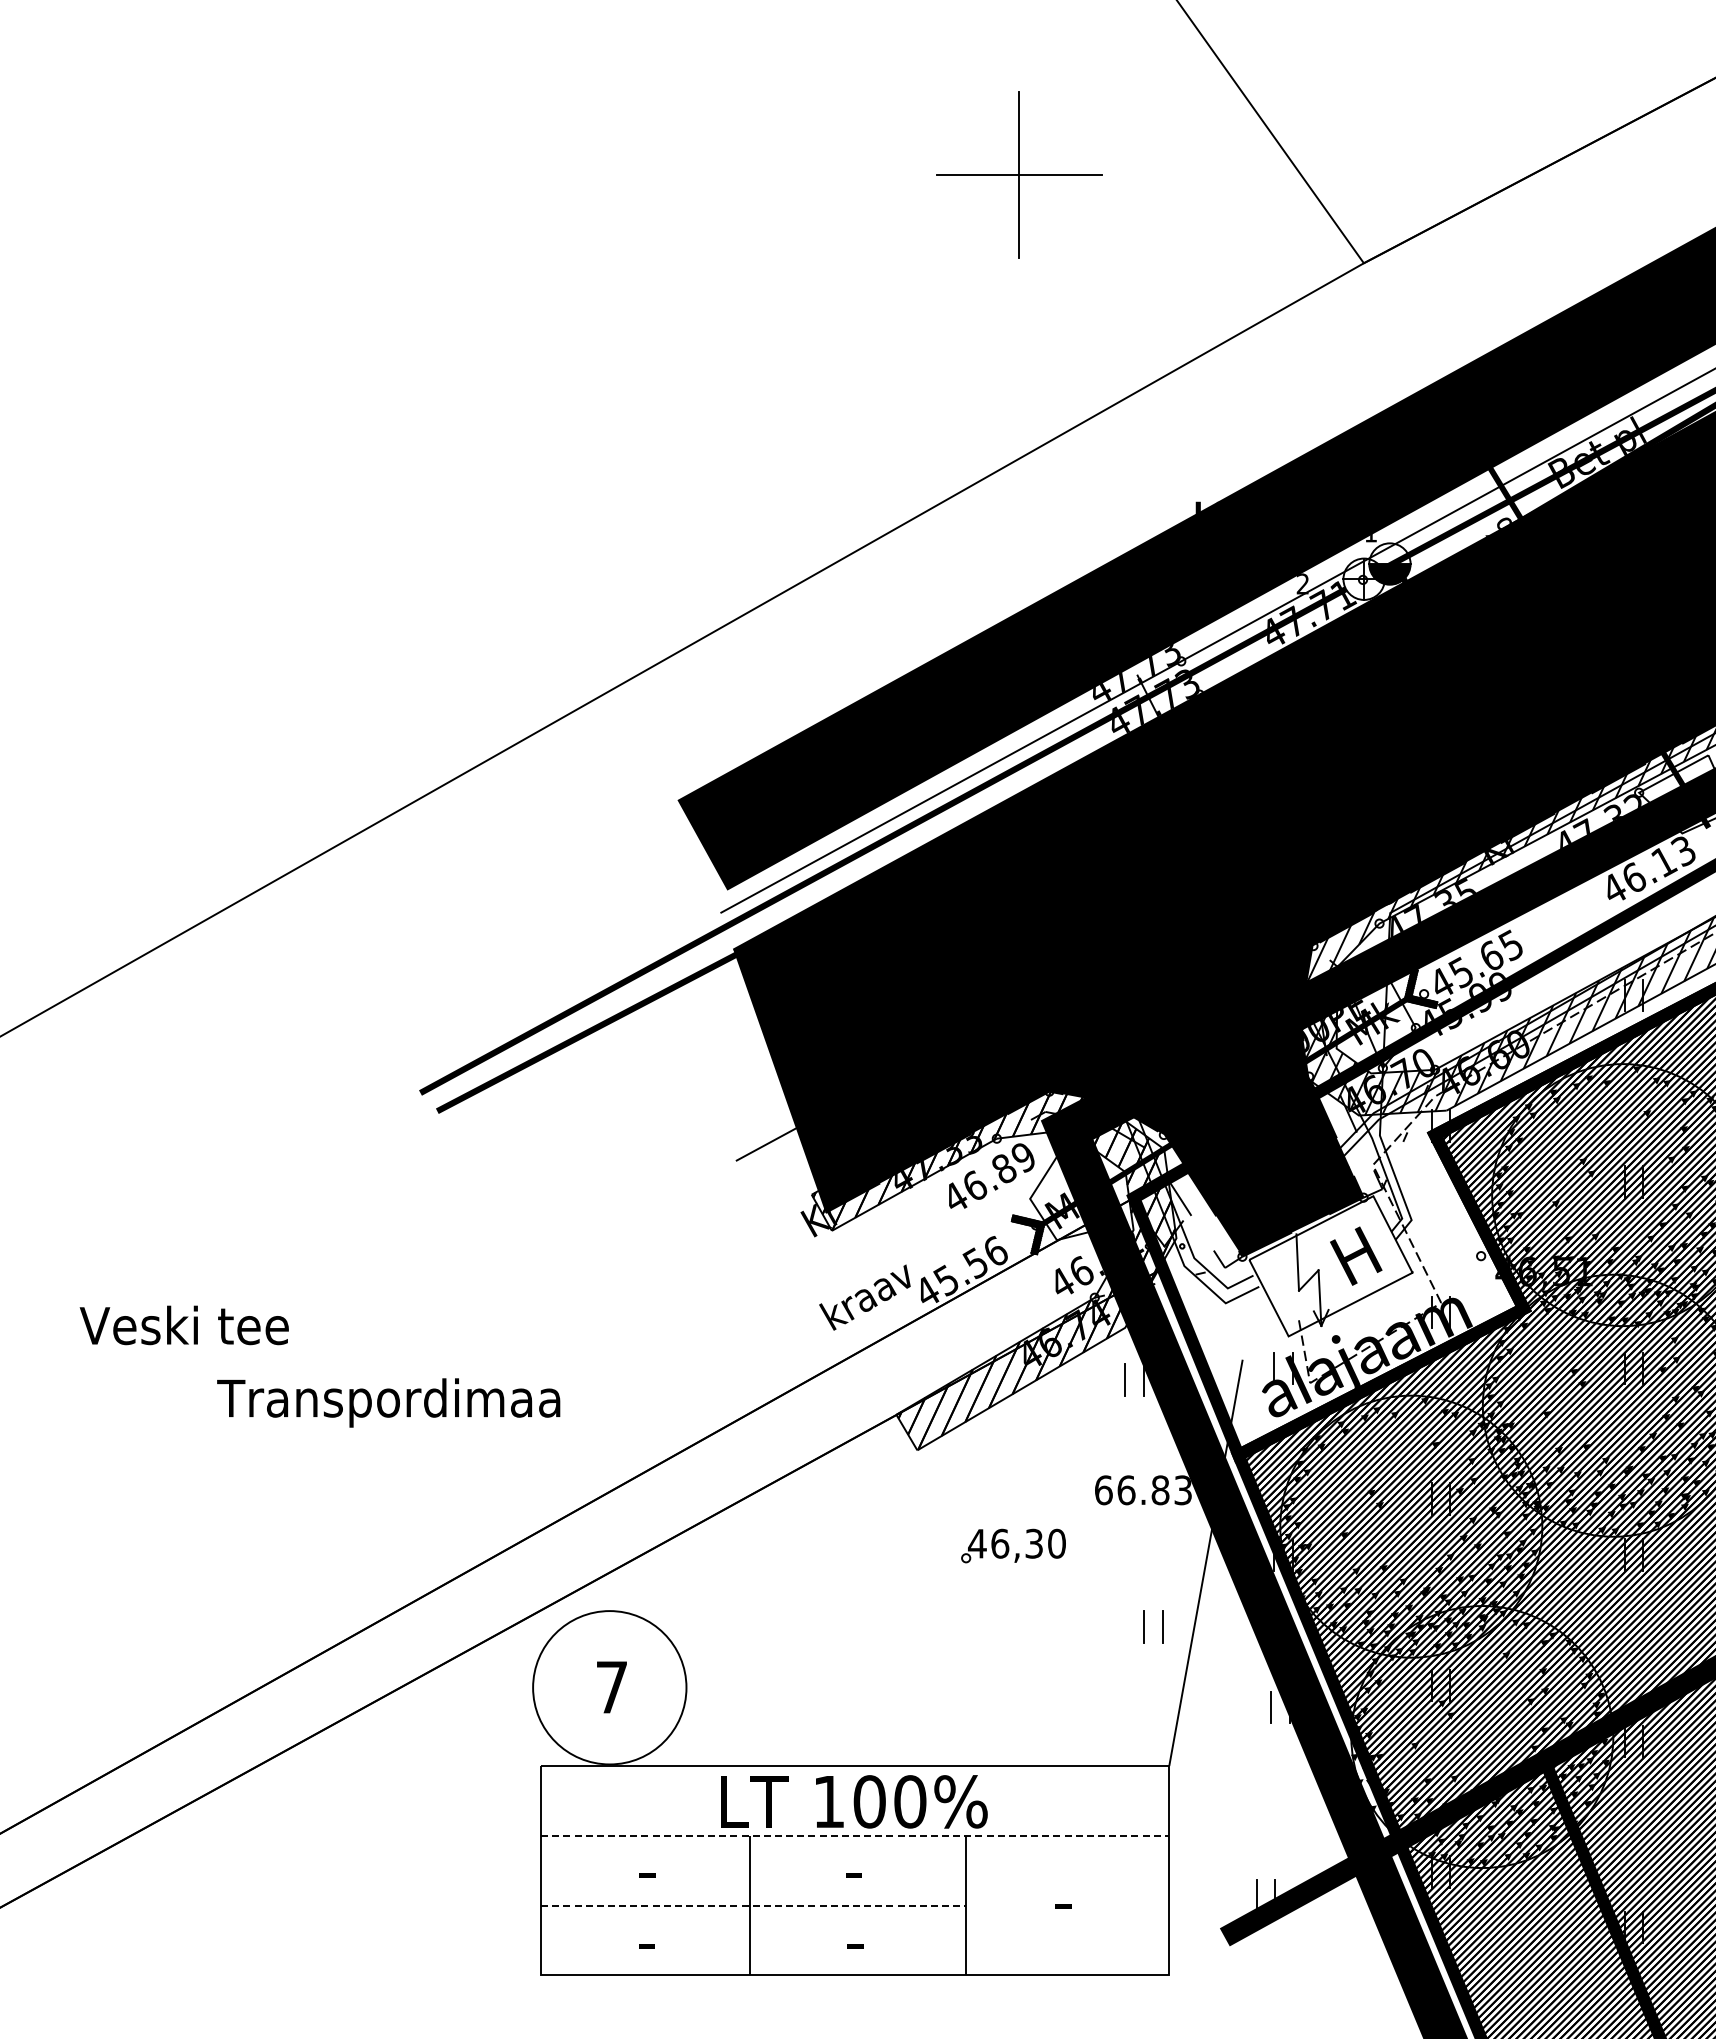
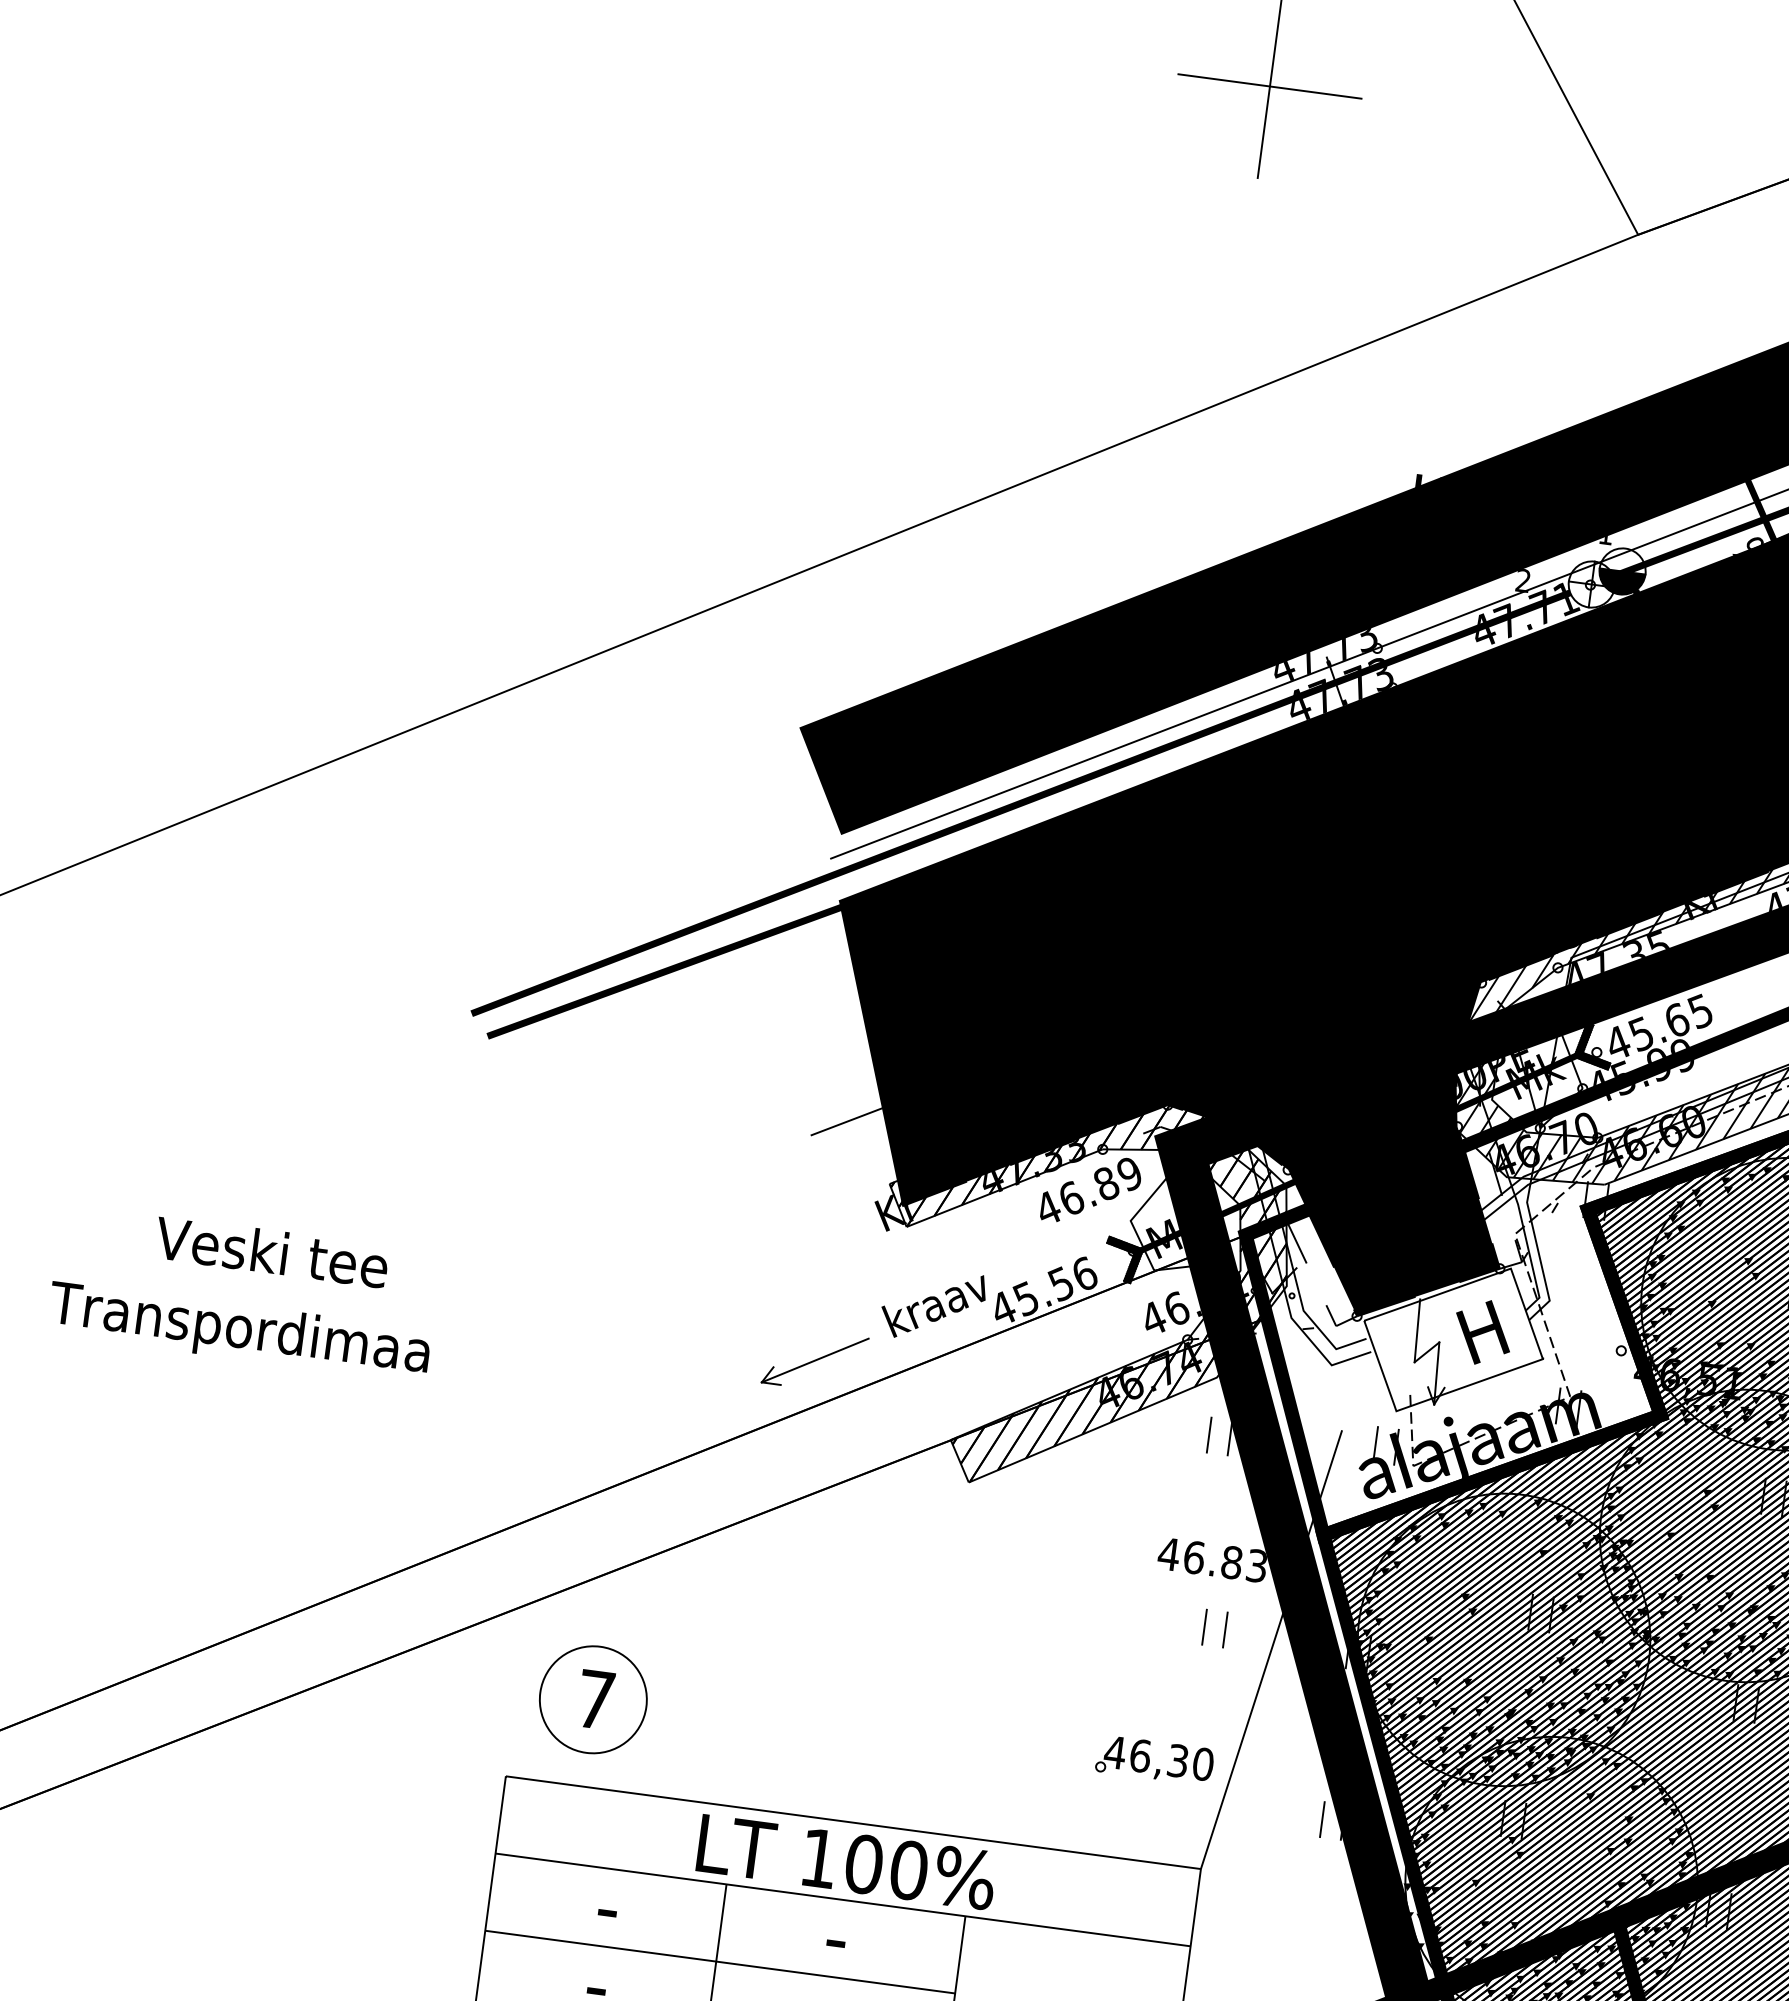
text: (183, 1325) -> (270, 1252), moved
part: (766, 1360) -> (815, 1360), added
text: (388, 1402) -> (238, 1331), moved
text: (1103, 1490) -> (1168, 1554), 66.83 -> 46.83
part: (1013, 1545) -> (1154, 1759), moved
part: (1144, 1626) -> (1205, 1626), moved
circle: (609, 1687) -> (593, 1699), size x0.62
line: (855, 1835) -> (843, 1899), dashed -> solid
line: (754, 1905) -> (721, 1962), dashed -> solid

